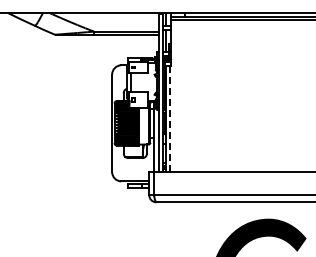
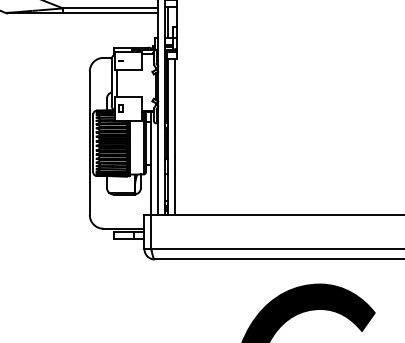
line: (170, 119) -> (175, 137), dashed -> solid

